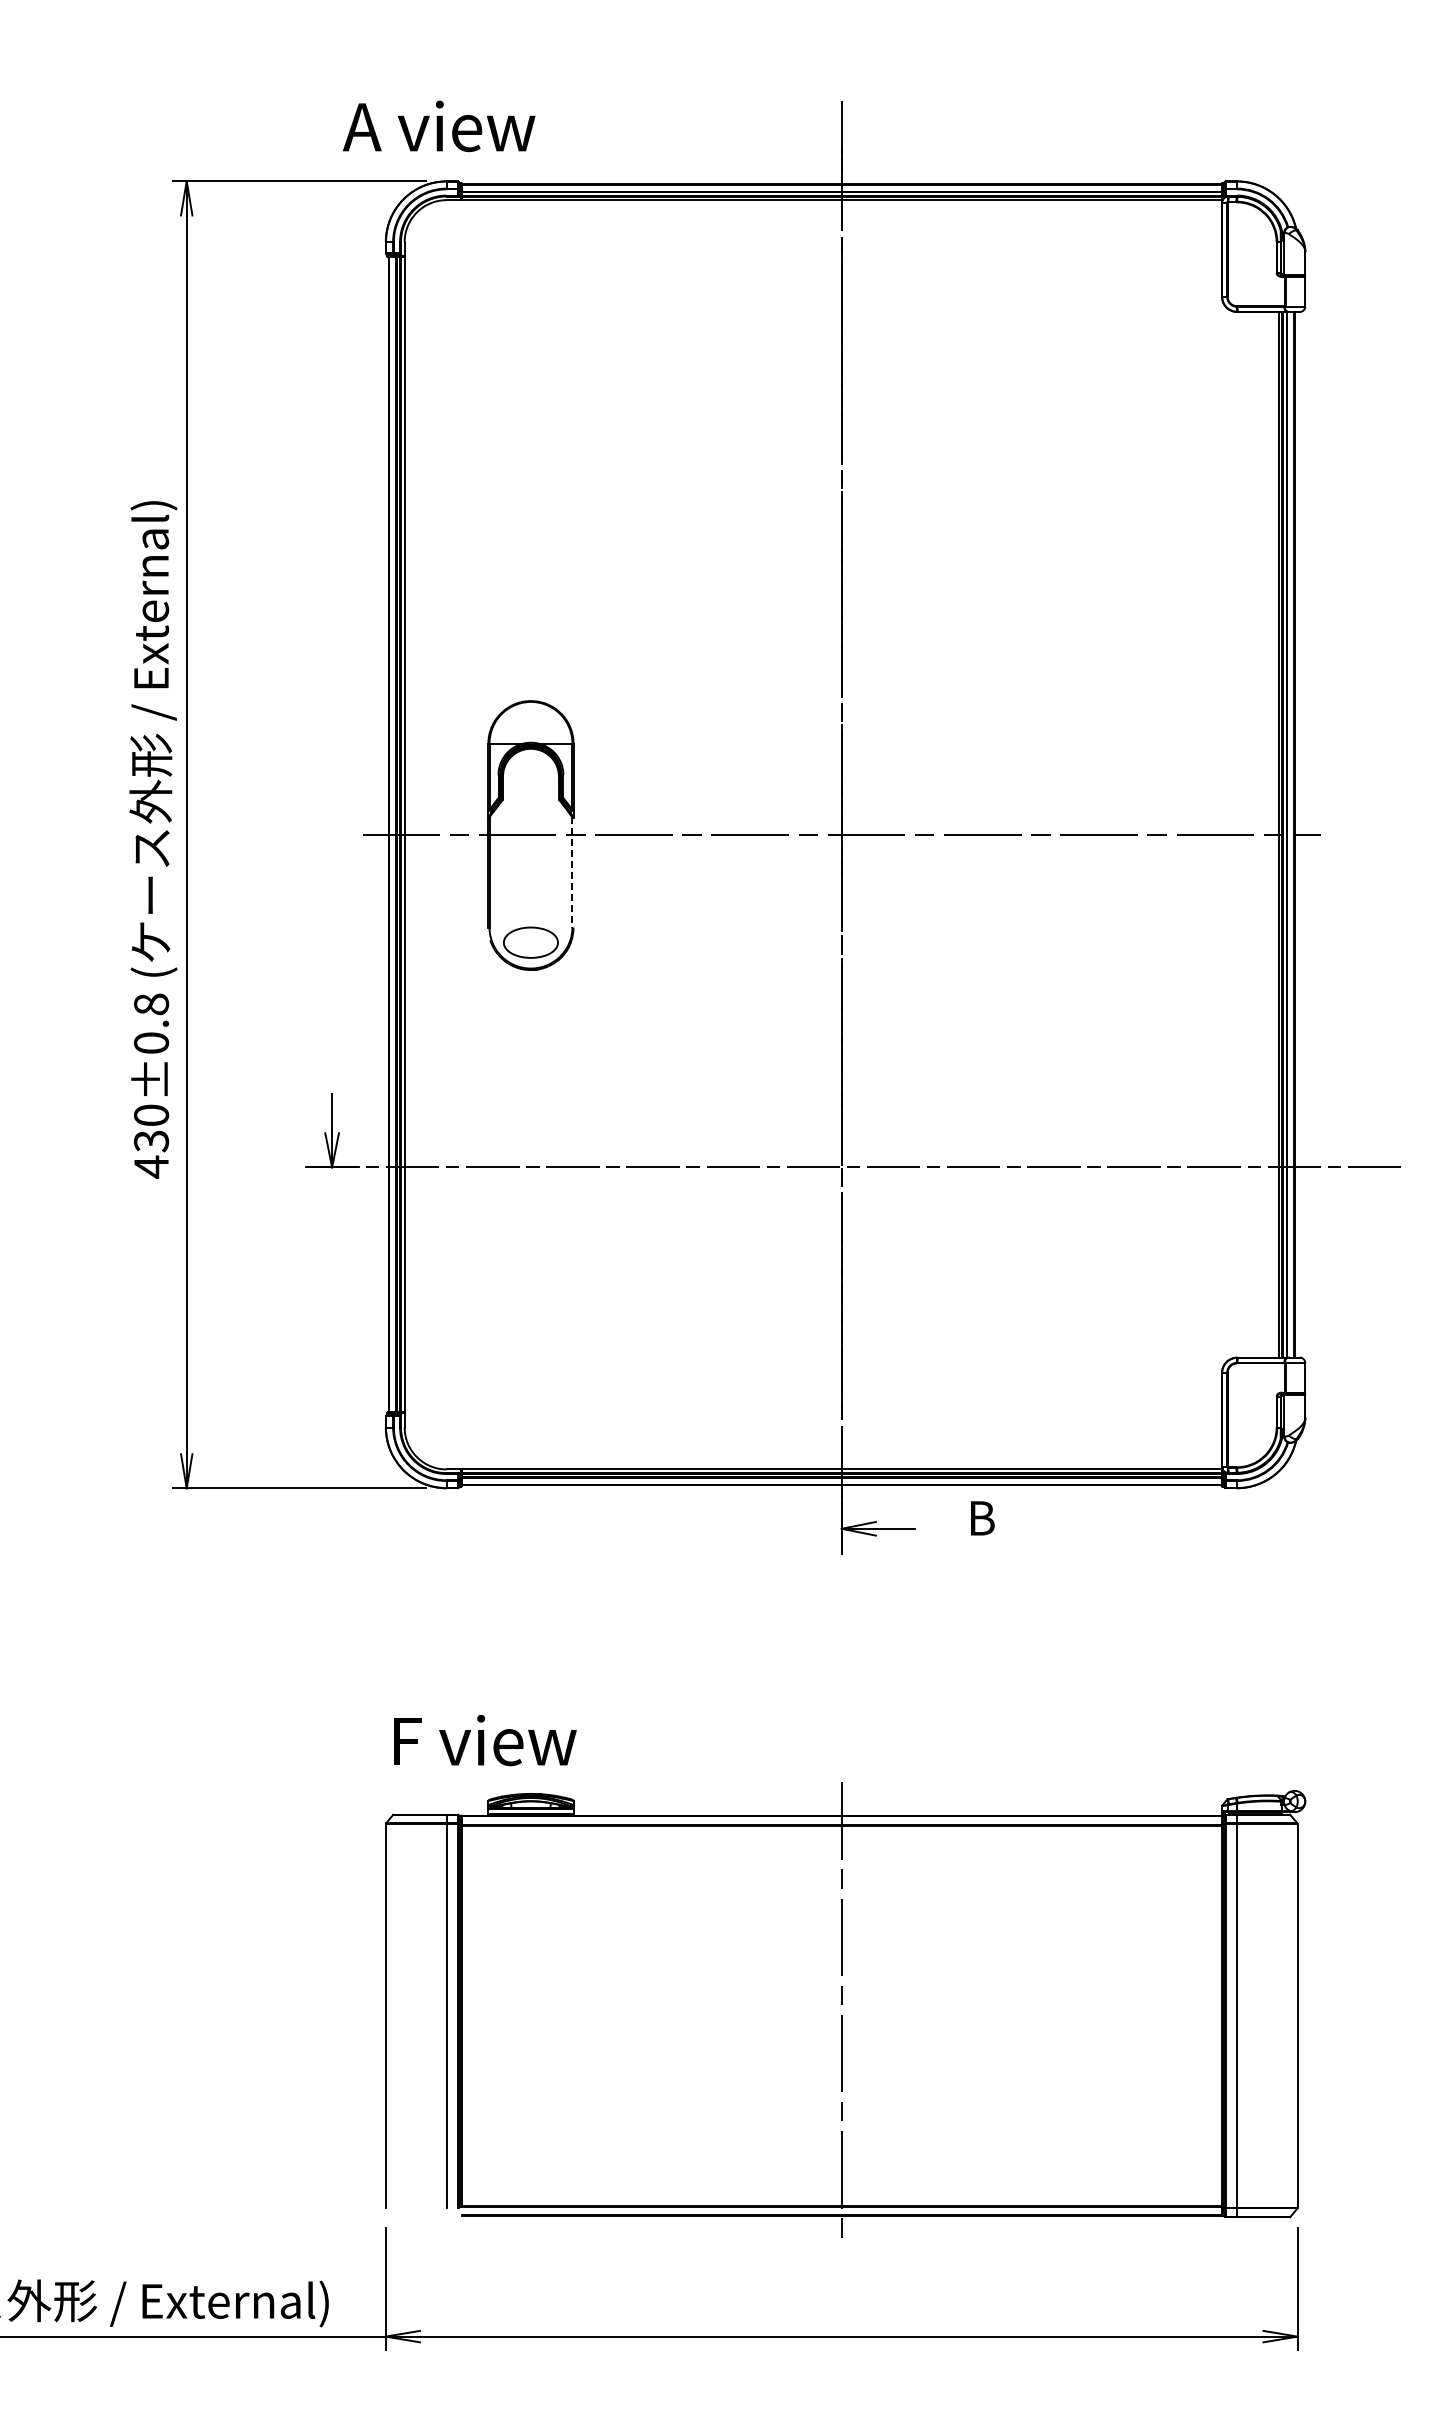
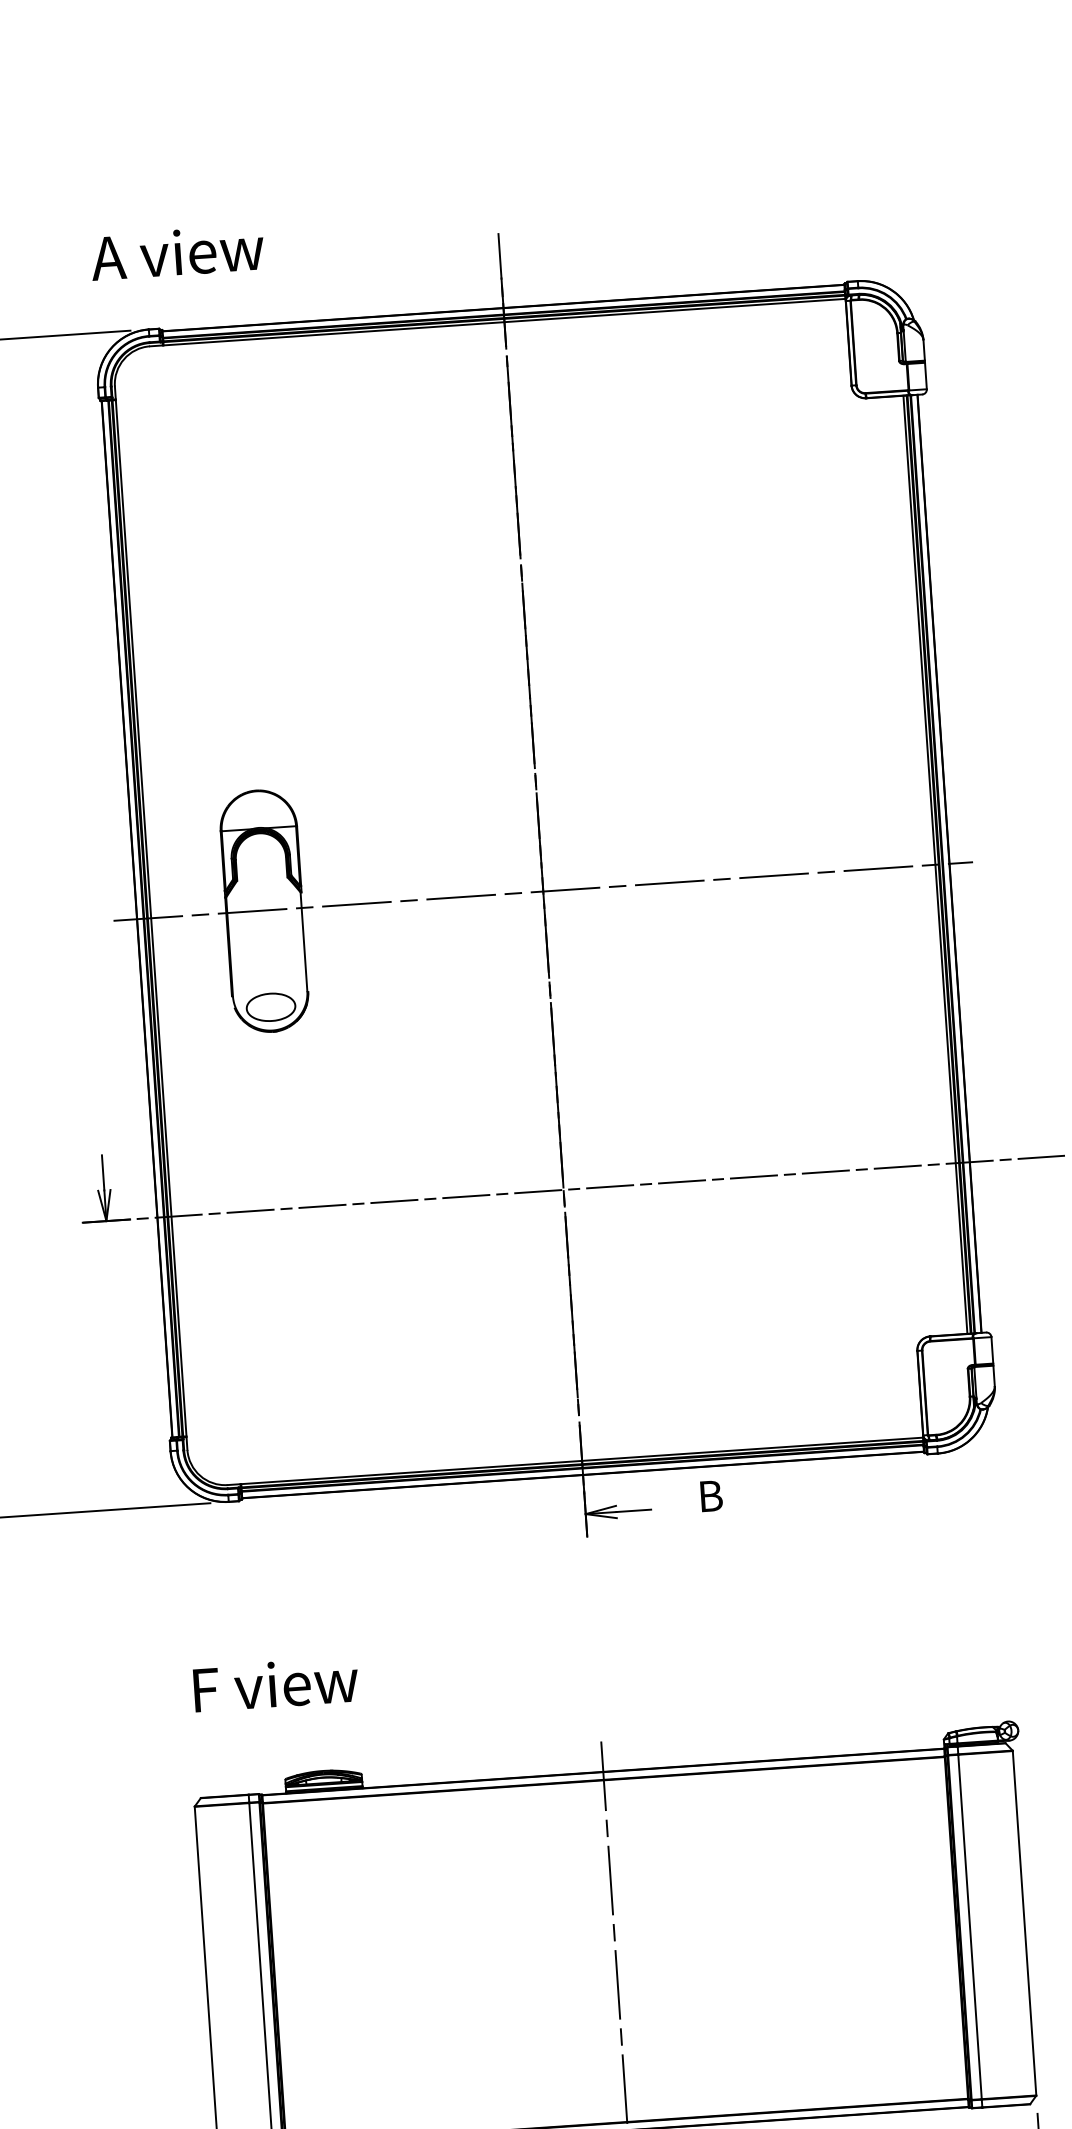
text: (439, 126) -> (177, 252), moved
line: (572, 872) -> (304, 941), dashed -> solid
text: (485, 1740) -> (276, 1684), moved

